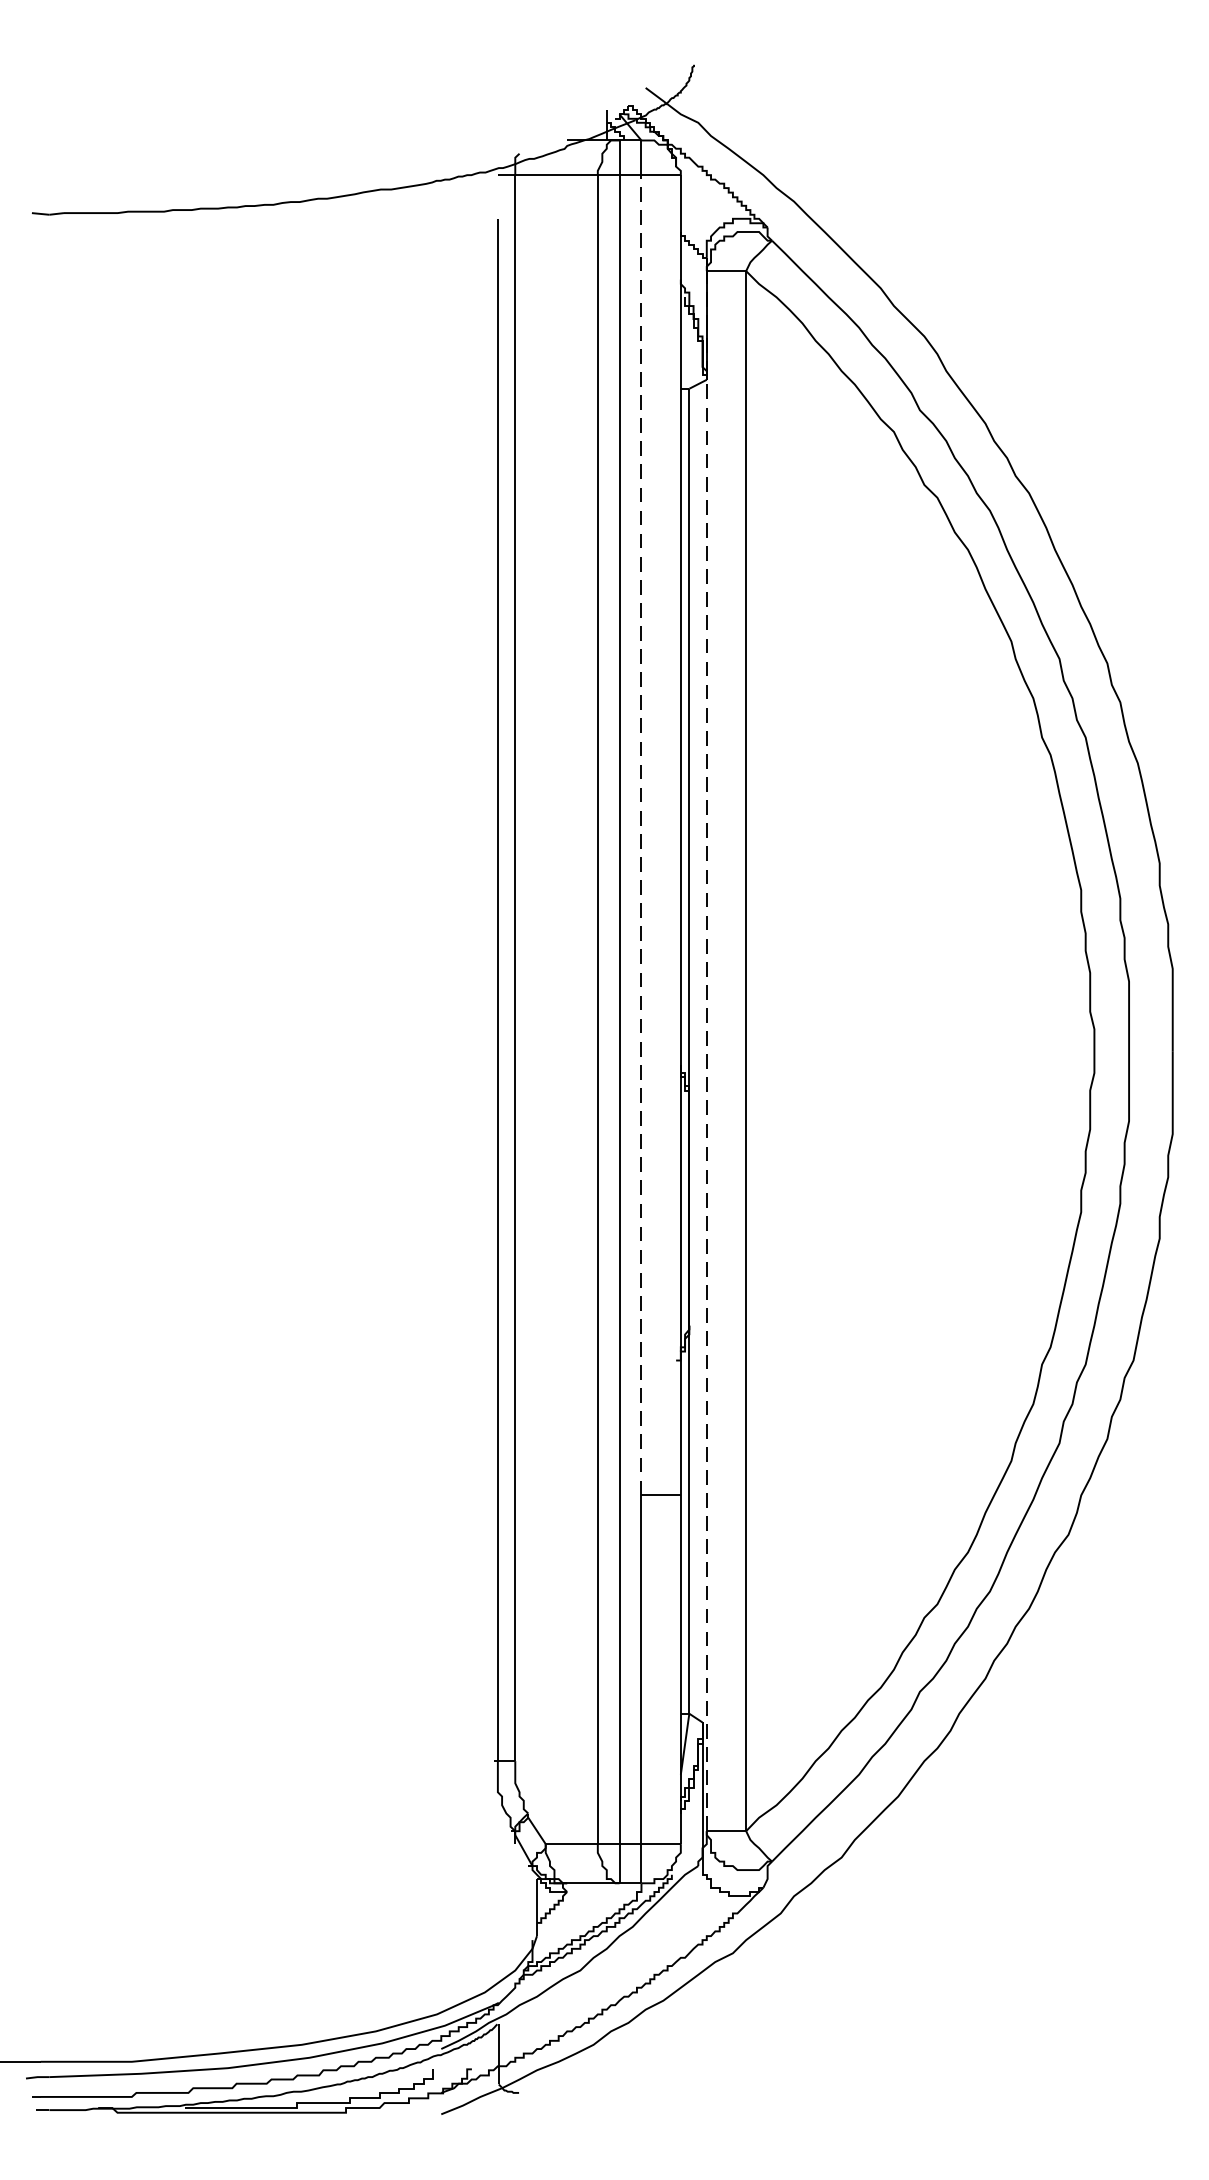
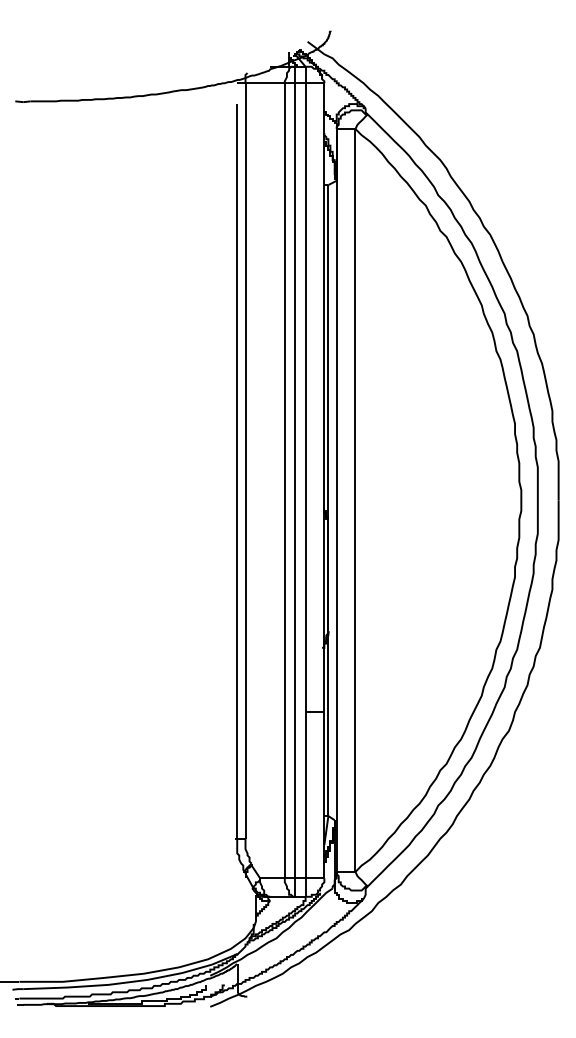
line: (641, 834) -> (305, 397), dashed -> solid
line: (706, 1051) -> (336, 500), dashed -> solid

